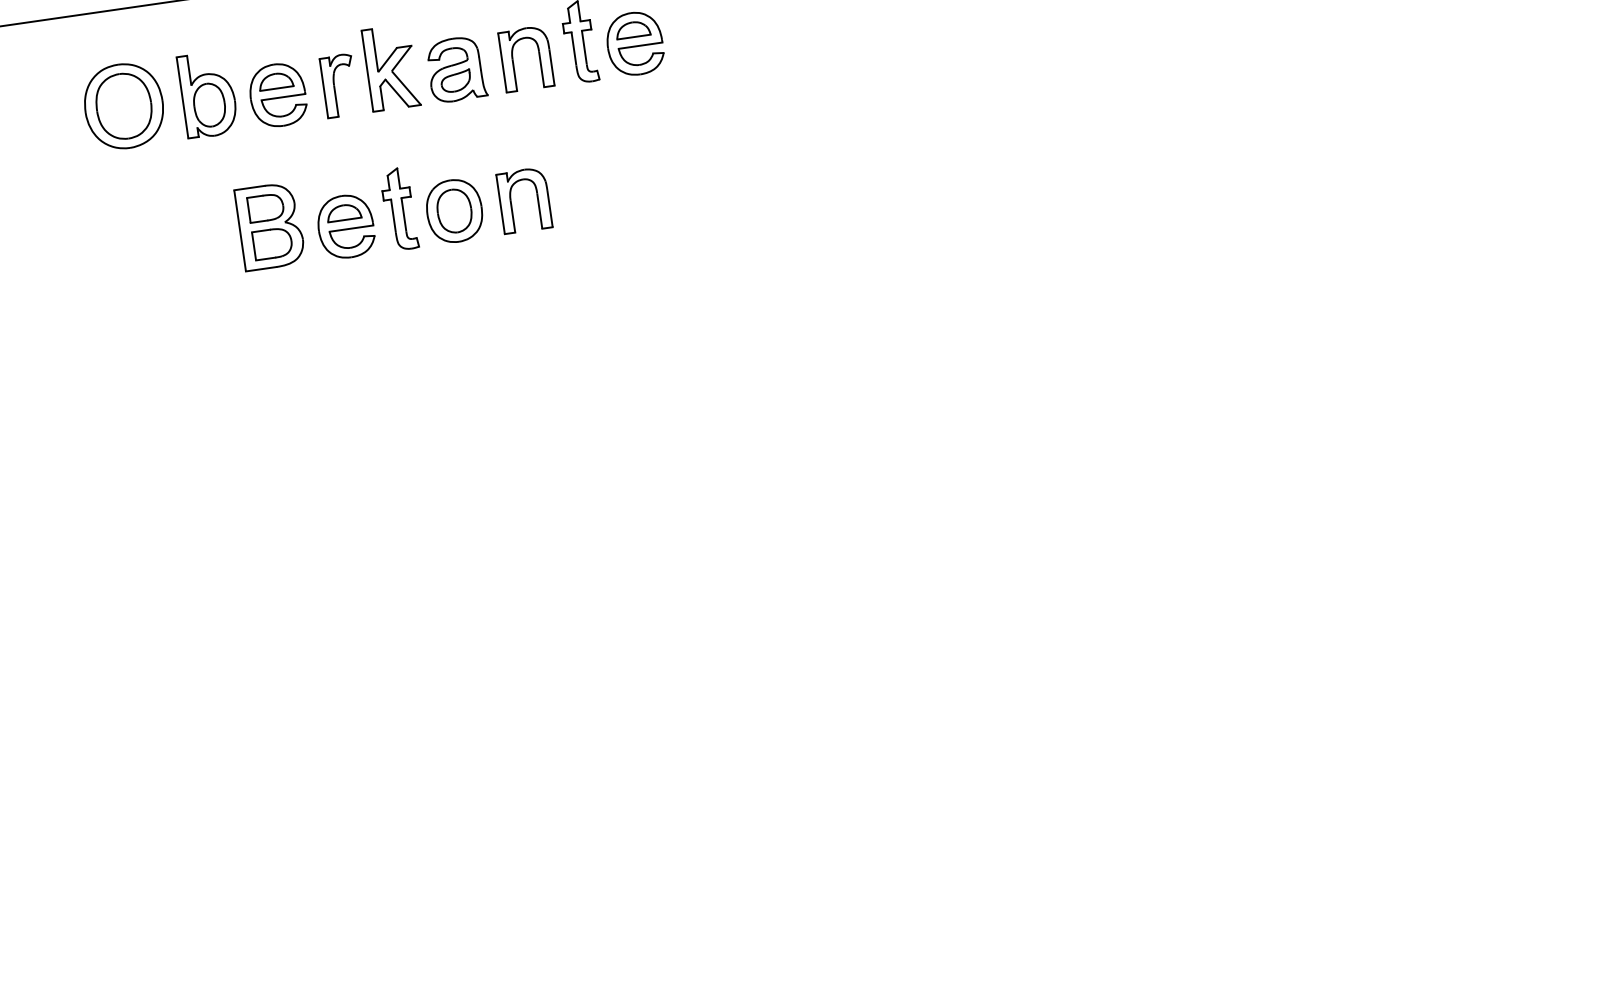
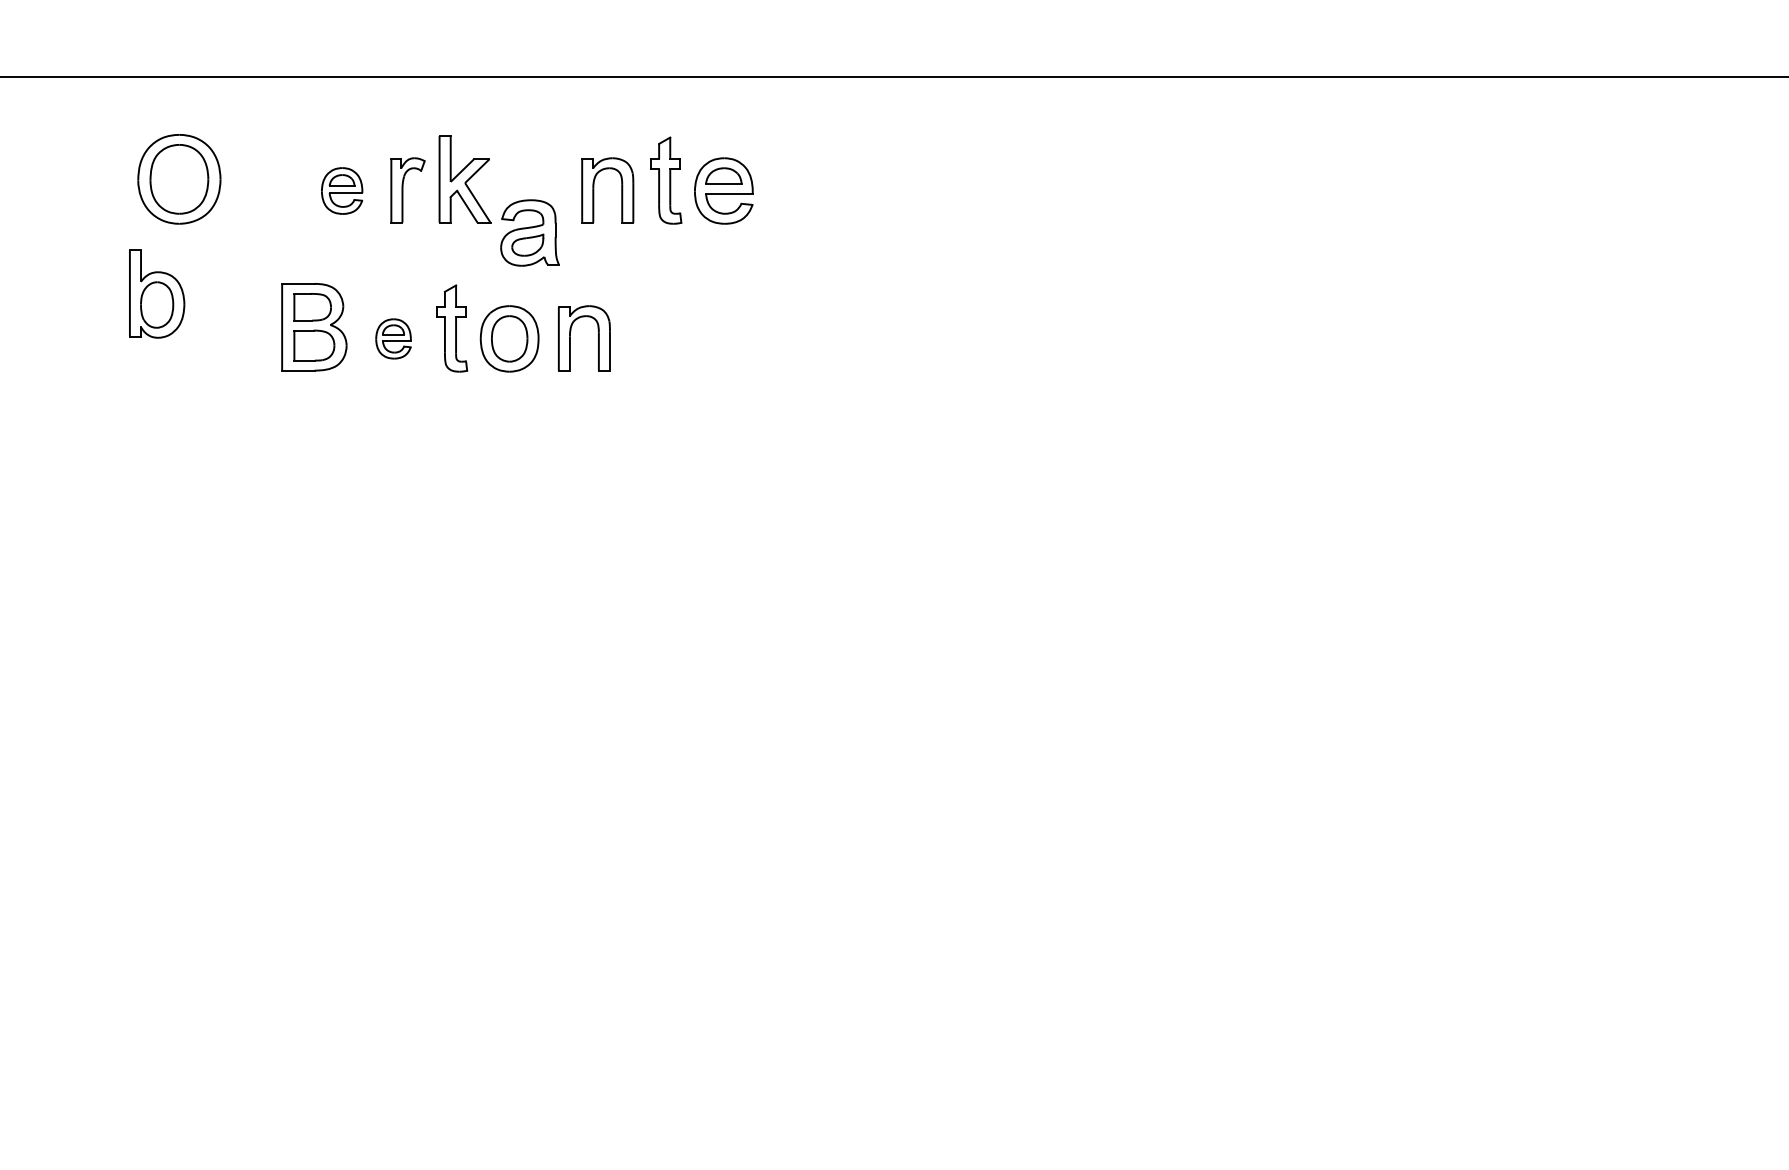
part: (455, 69) -> (529, 232), moved
part: (208, 94) -> (157, 293), moved
part: (277, 94) -> (341, 190), size x0.7
part: (345, 226) -> (393, 338), size x0.6

